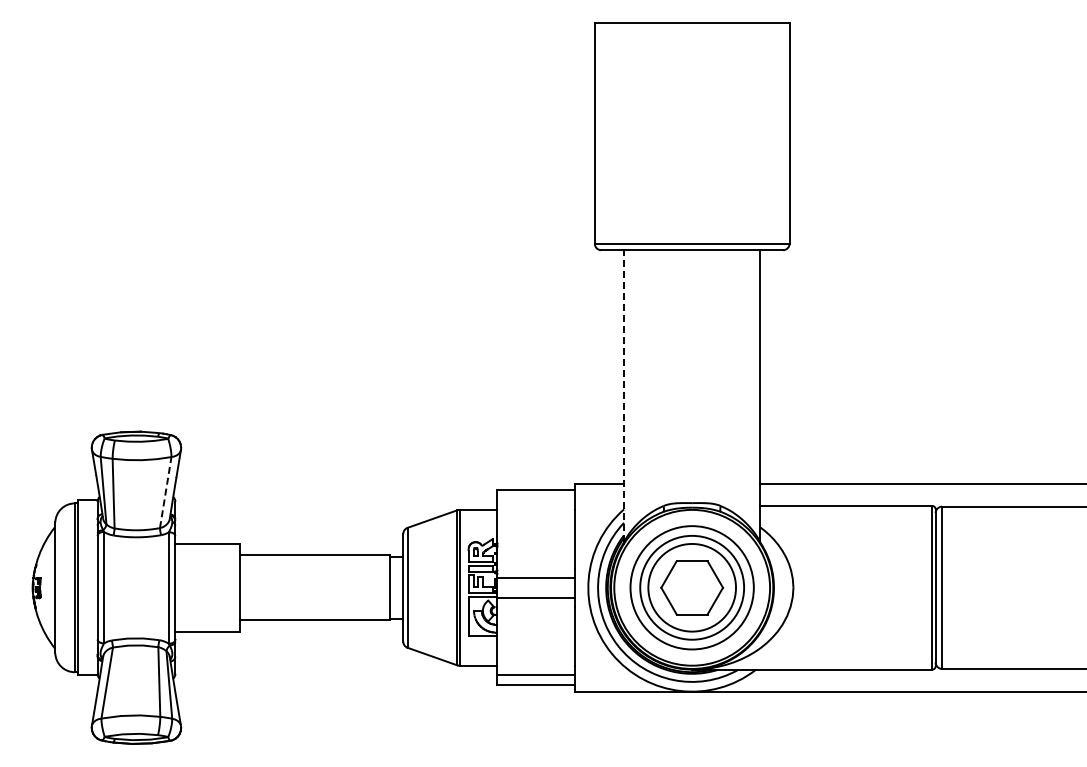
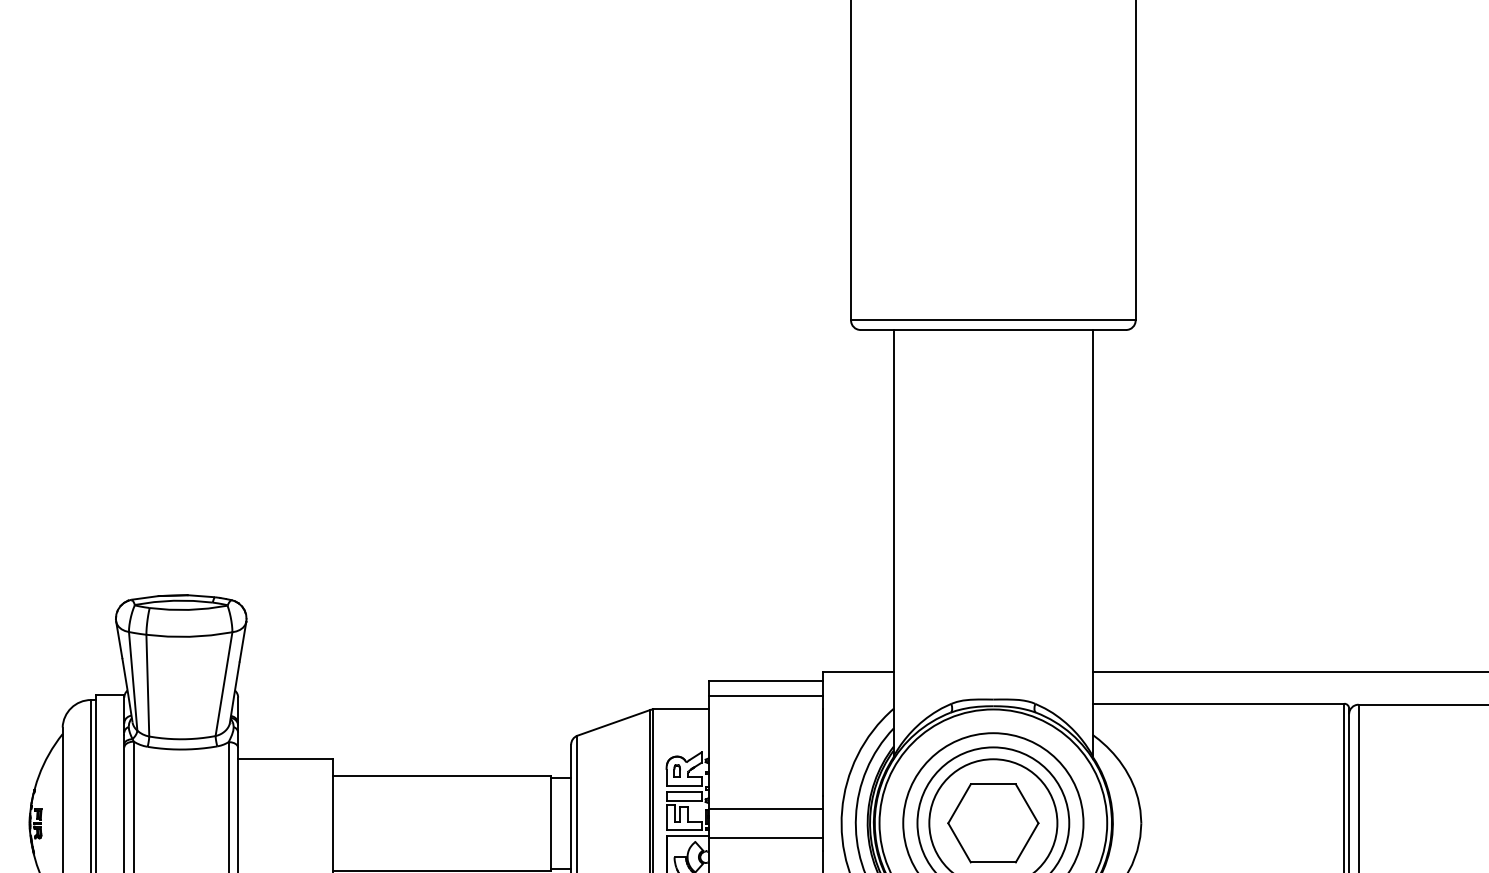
line: (624, 395) -> (894, 542), dashed -> solid
line: (165, 492) -> (223, 684), dashed -> solid
line: (536, 500) -> (765, 695), added

